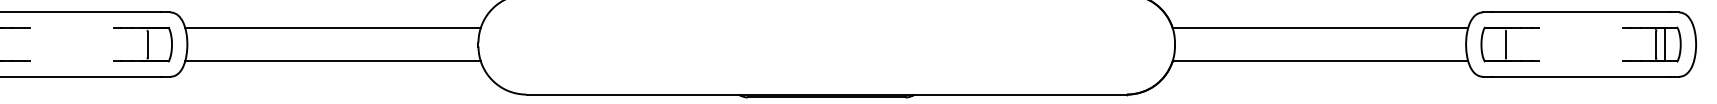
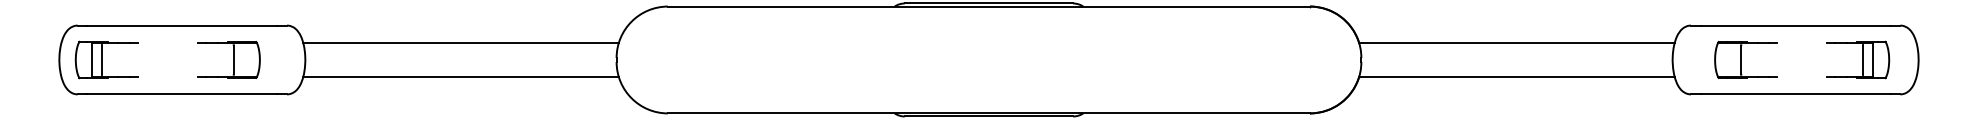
part: (142, 44) -> (228, 59), moved
part: (1509, 44) -> (1745, 59), moved
part: (1652, 44) -> (1858, 59), moved

